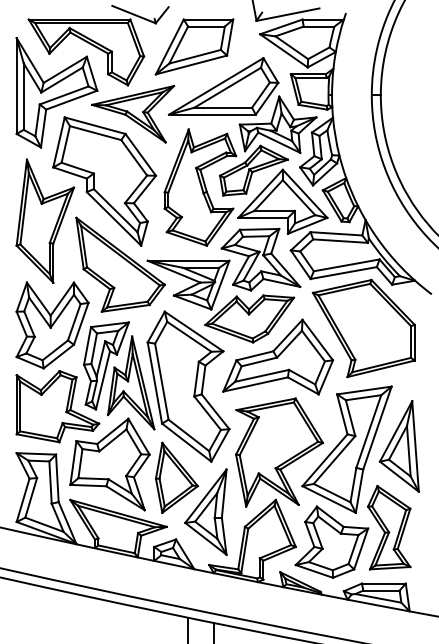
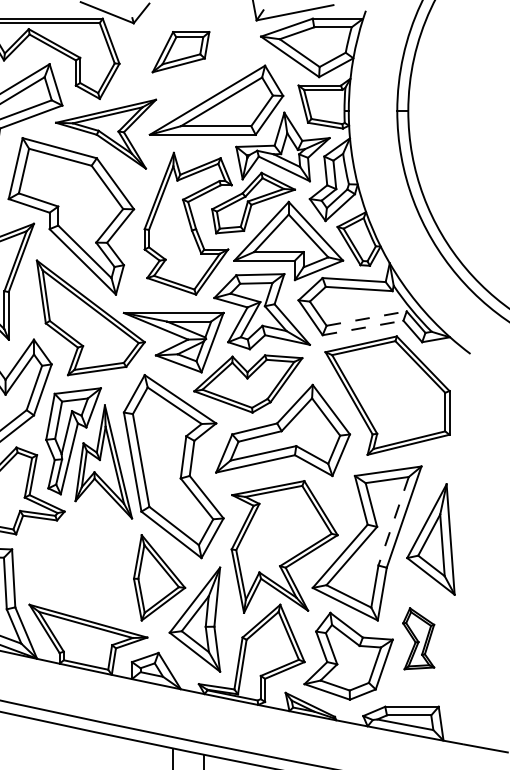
part: (194, 46) -> (181, 51), size x0.6
line: (347, 265) -> (367, 318), solid -> dashed
line: (343, 273) -> (362, 328), solid -> dashed
line: (368, 432) -> (393, 522), solid -> dashed
part: (109, 464) -> (77, 561), removed
part: (389, 527) -> (418, 638), size x0.6

